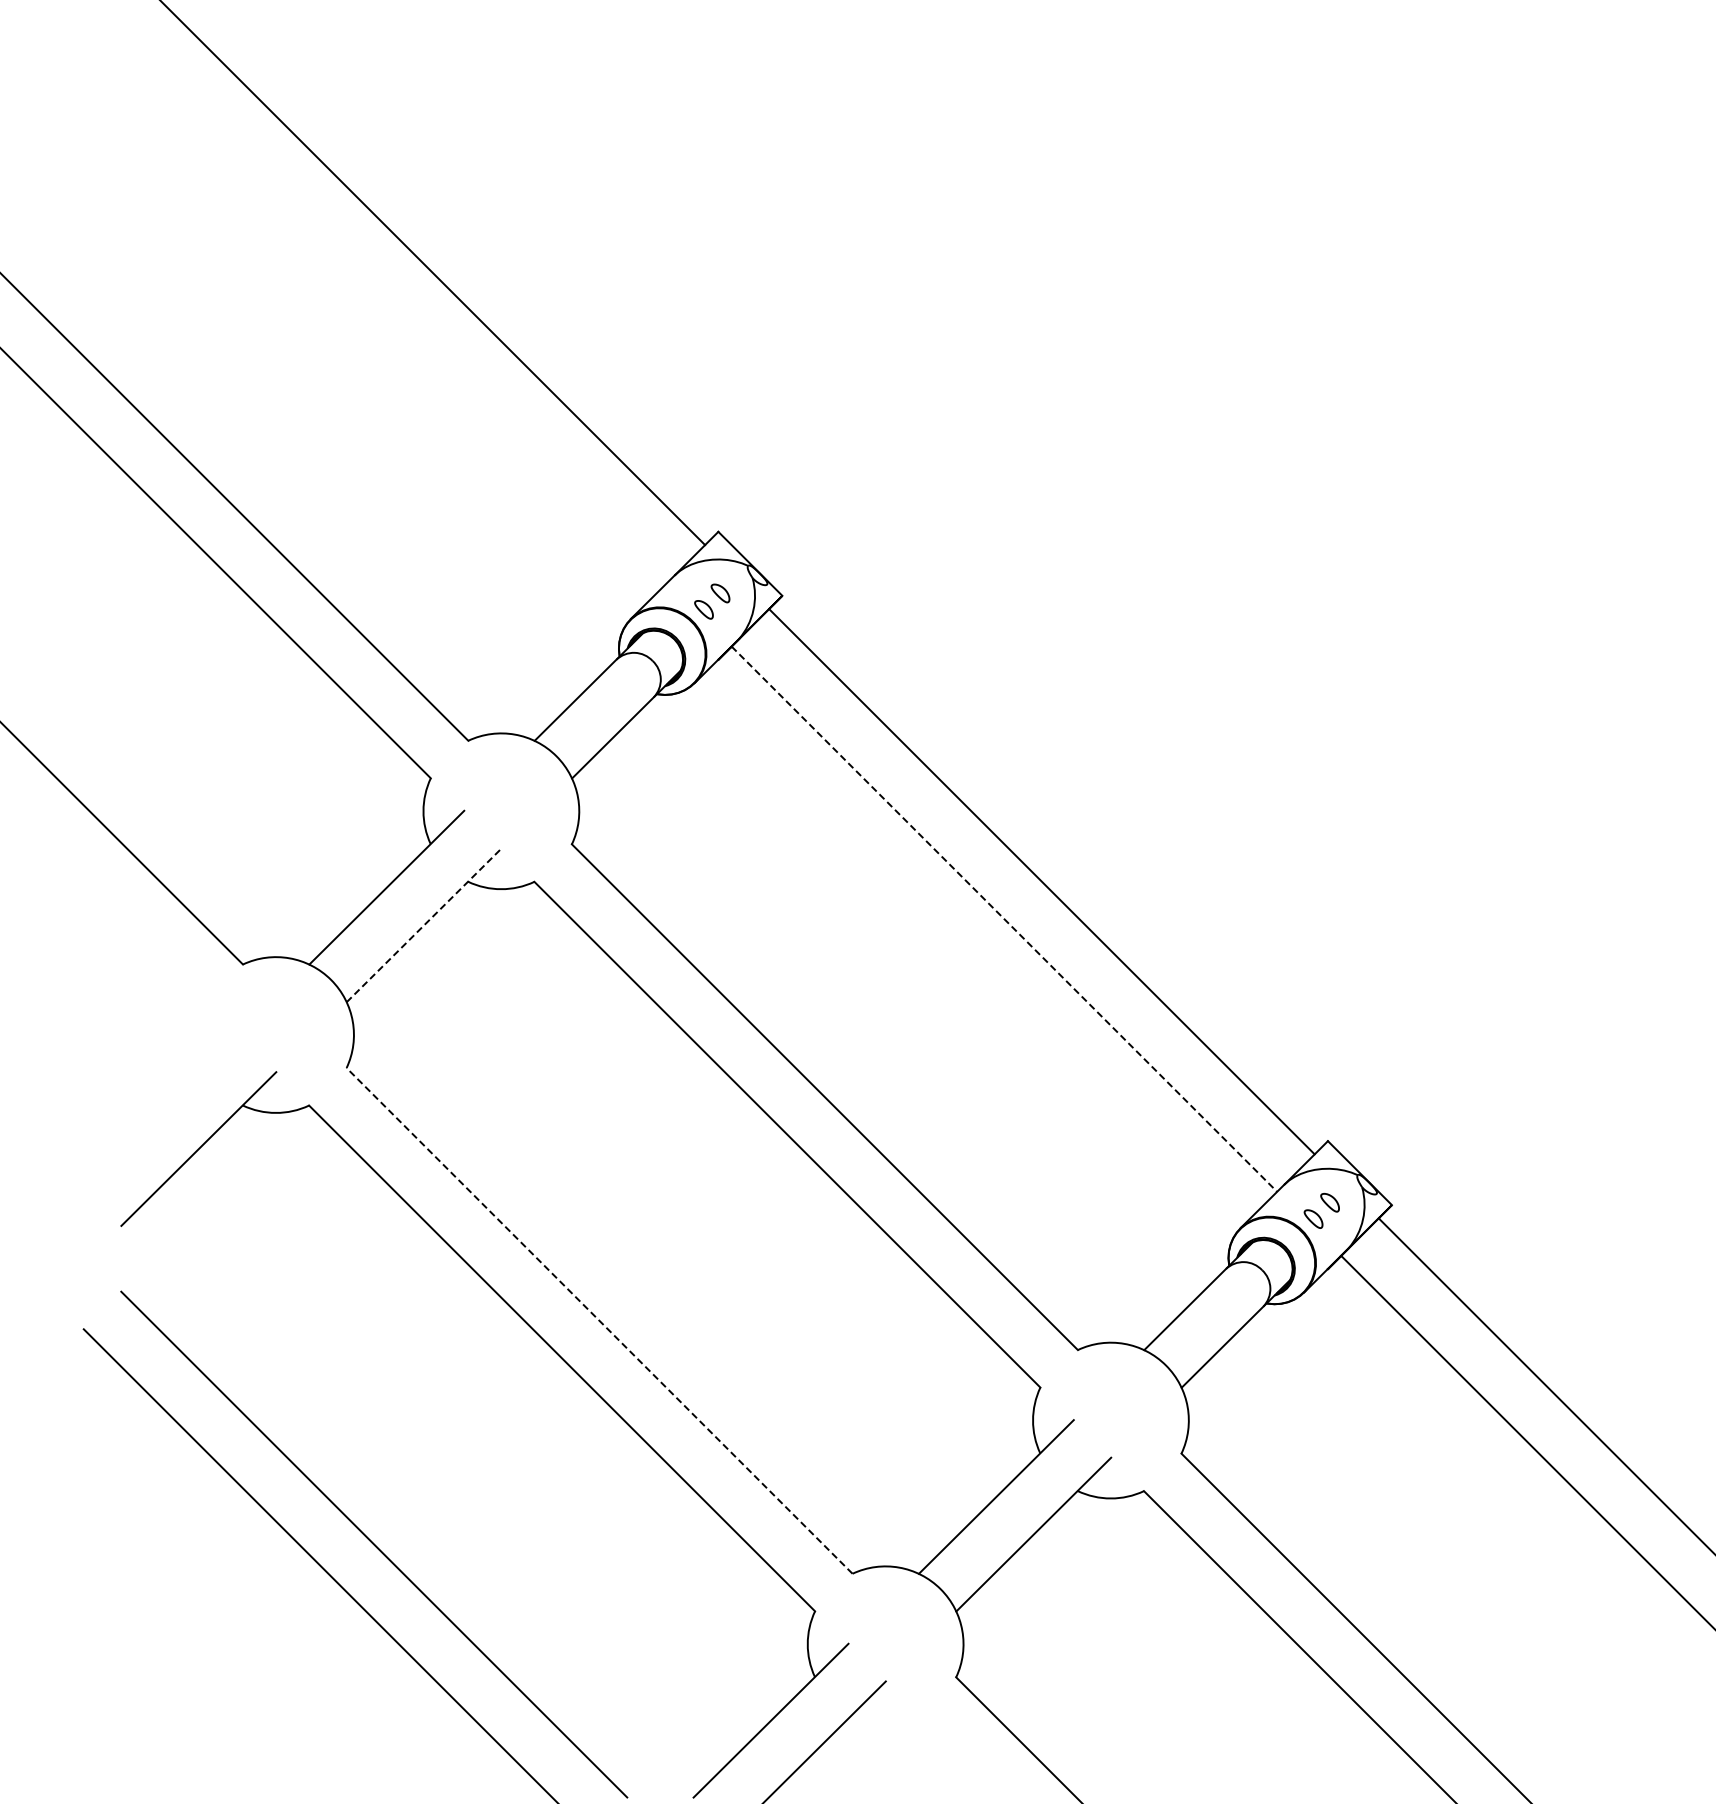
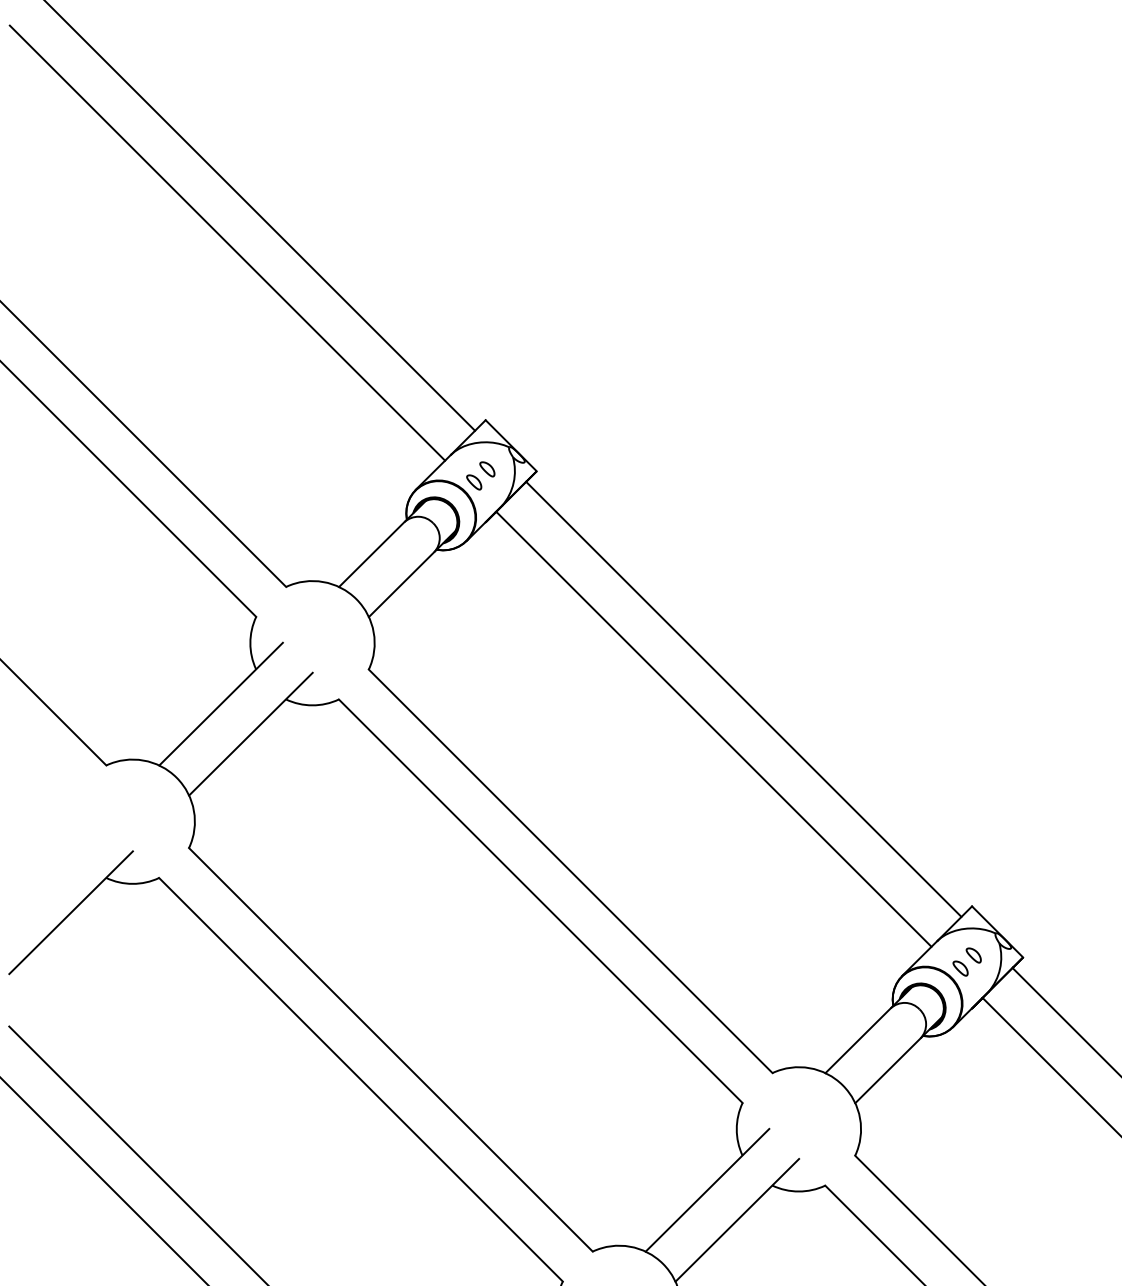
line: (394, 309) -> (227, 242), added
line: (1004, 919) -> (713, 729), dashed -> solid
line: (424, 924) -> (251, 733), dashed -> solid
line: (599, 1320) -> (390, 1049), dashed -> solid

